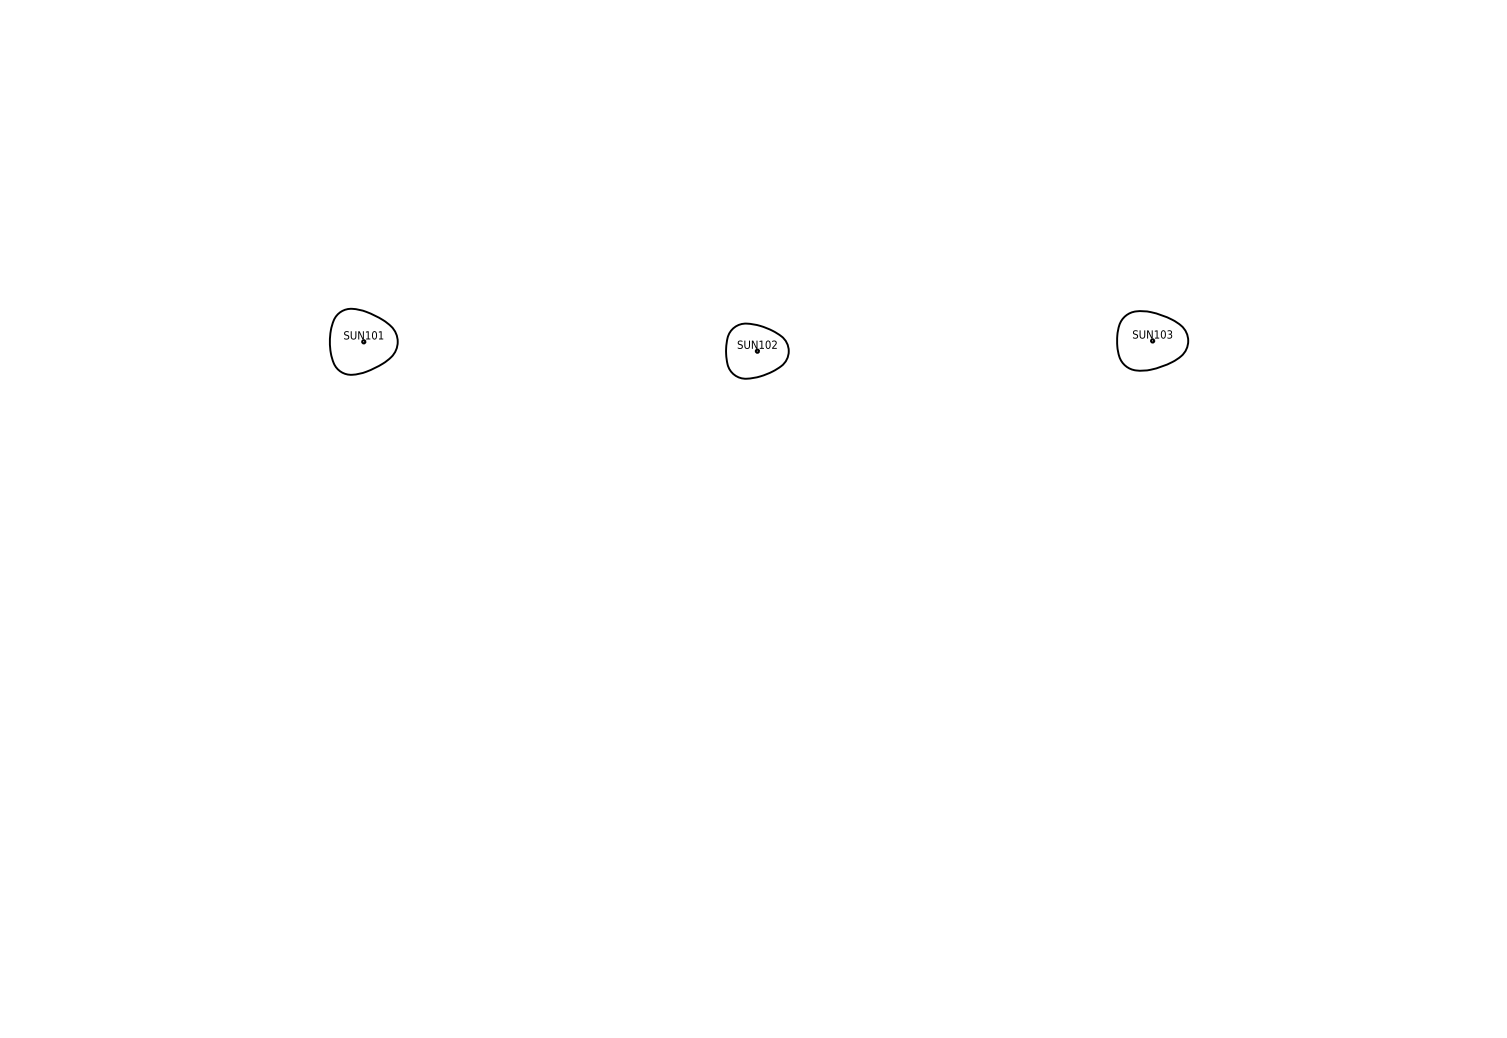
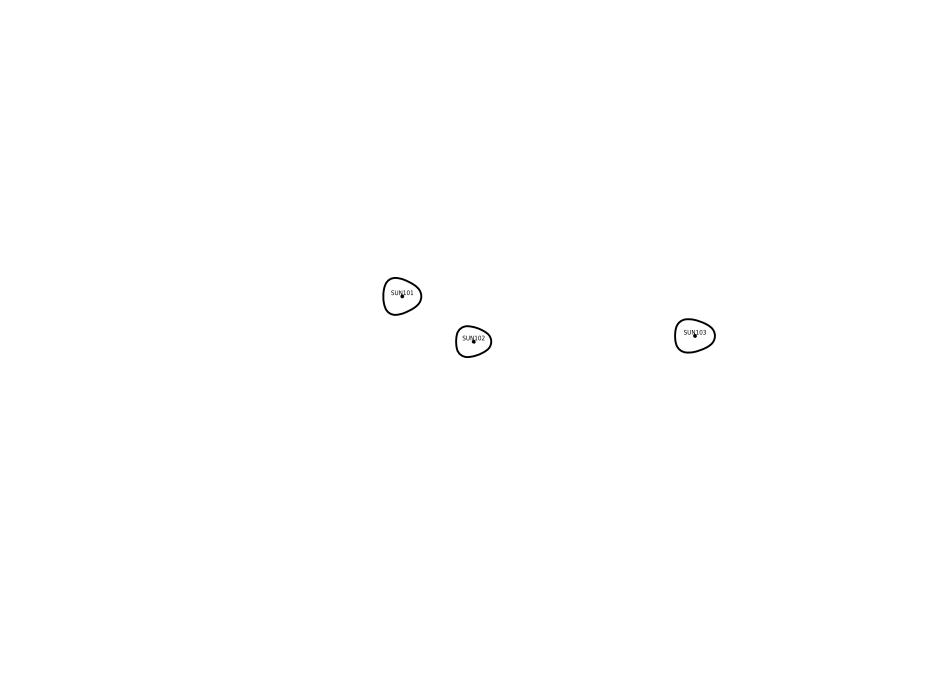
part: (364, 341) -> (402, 296), moved

